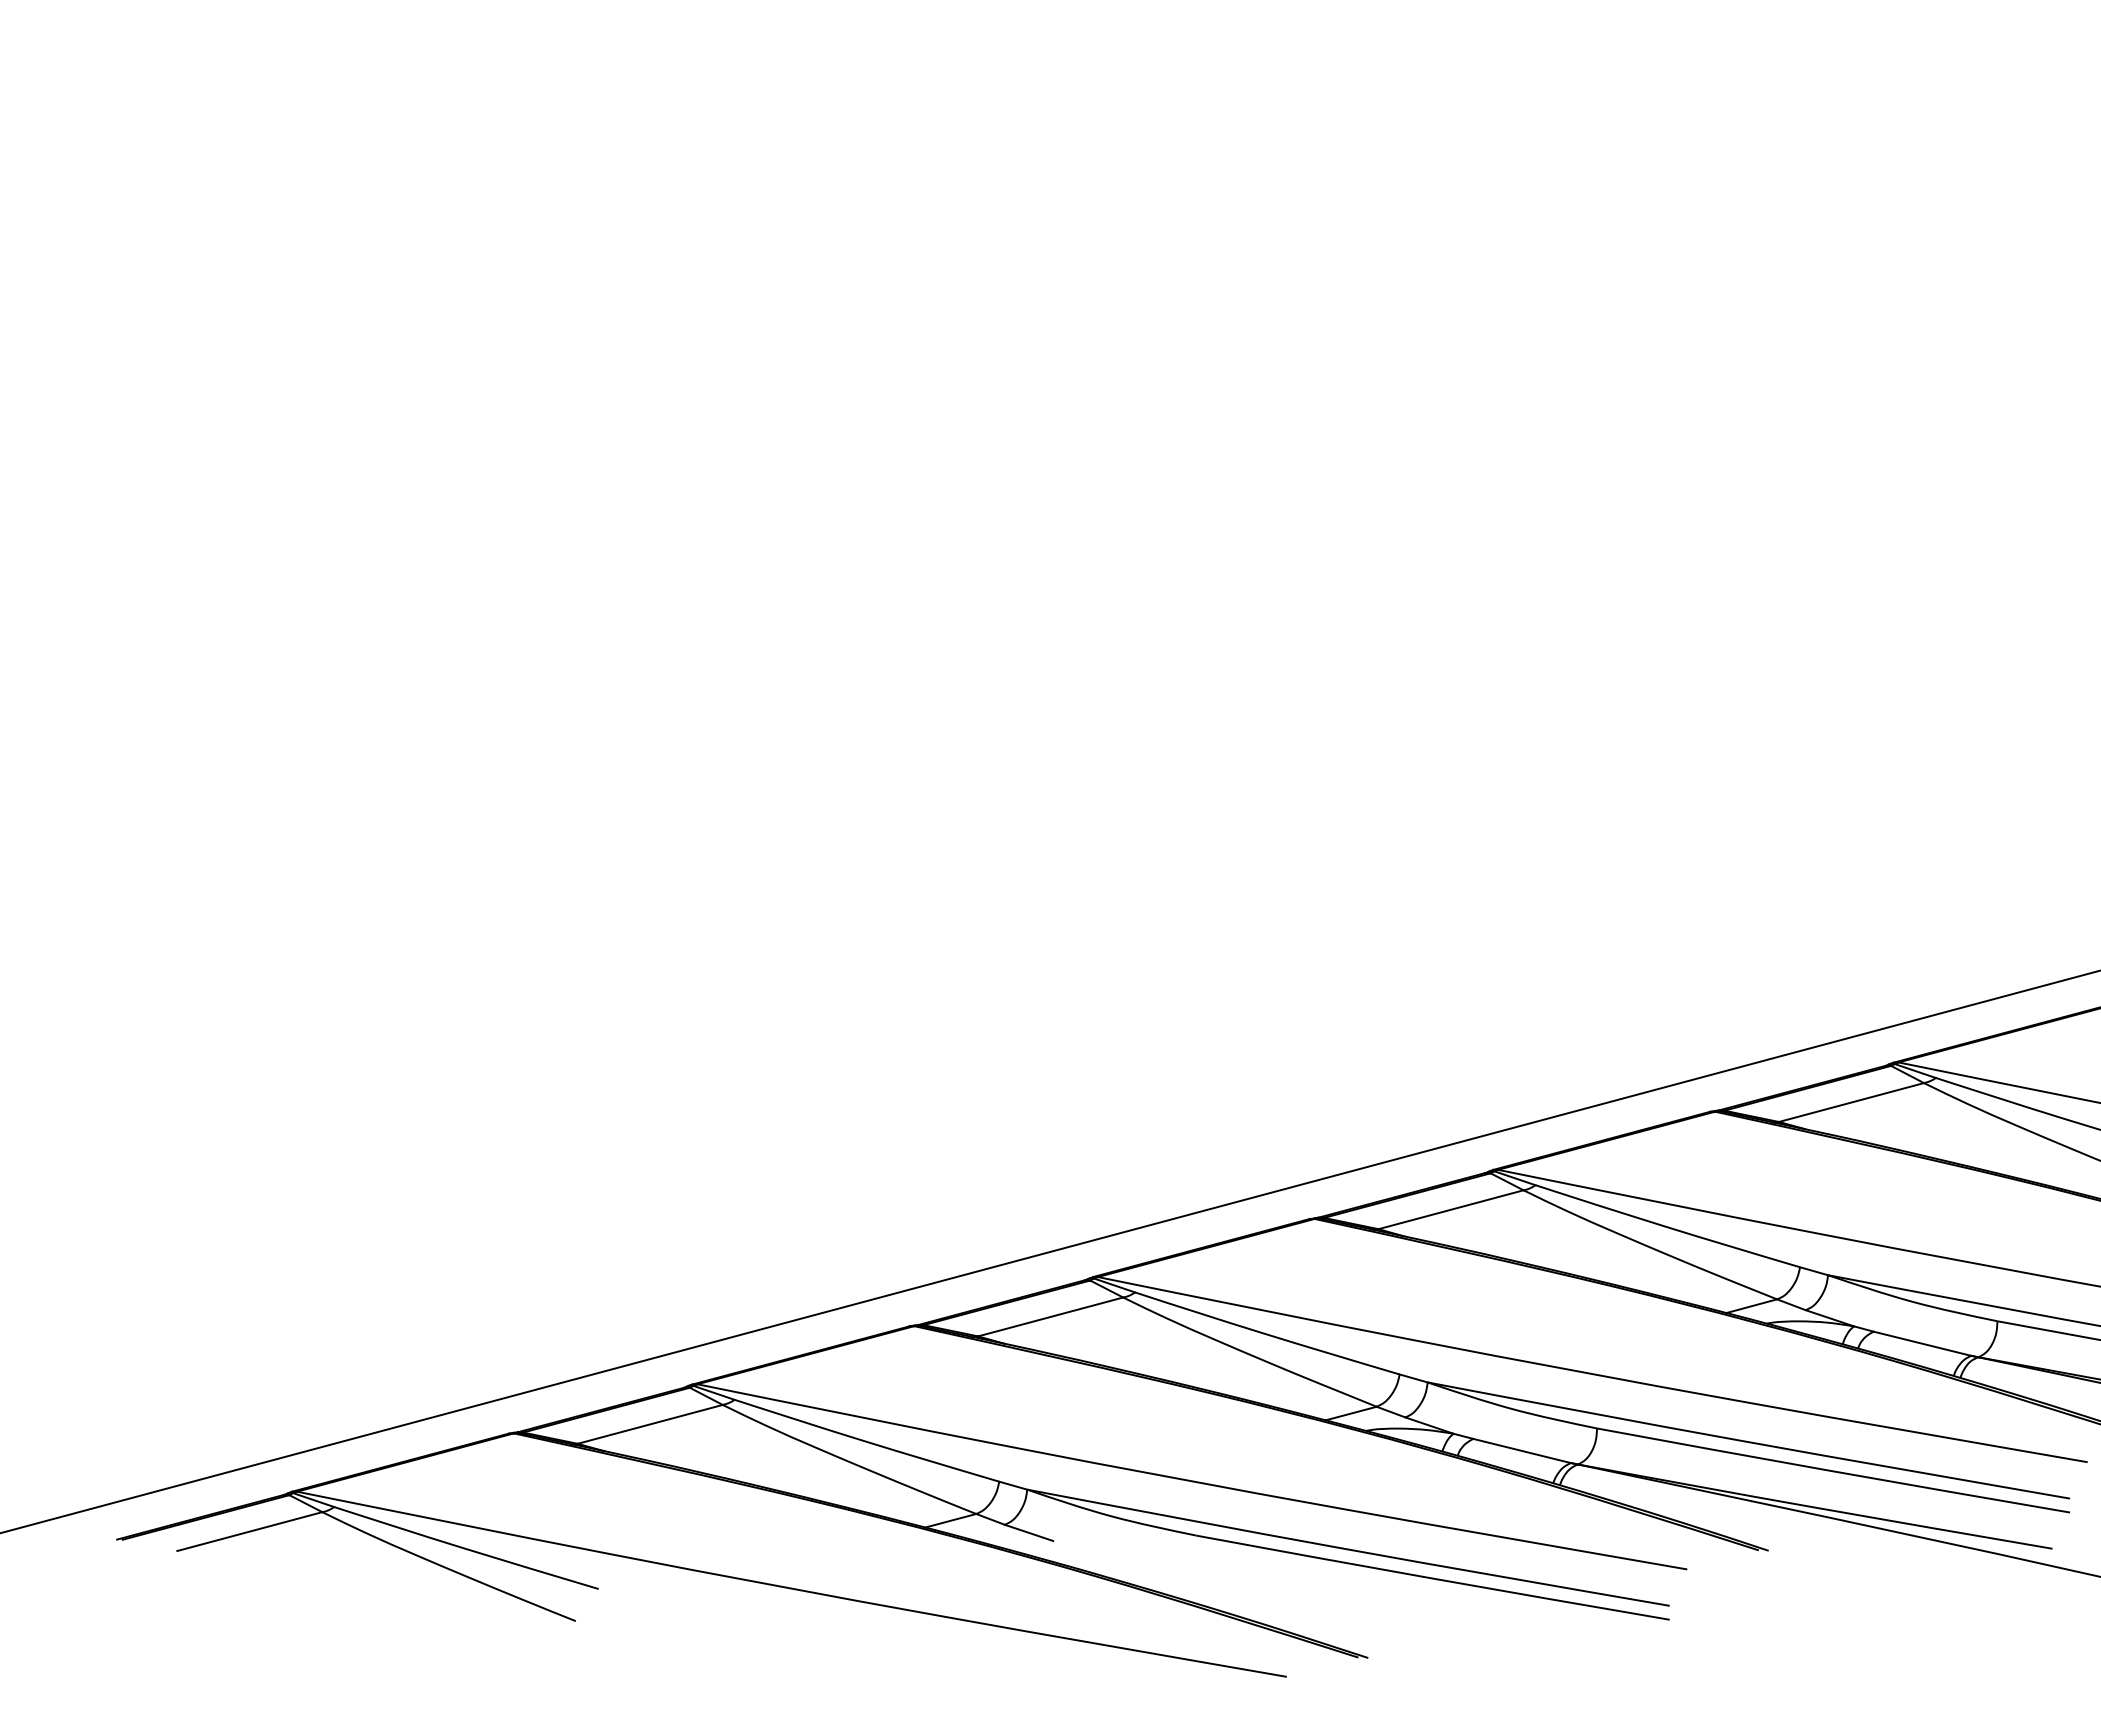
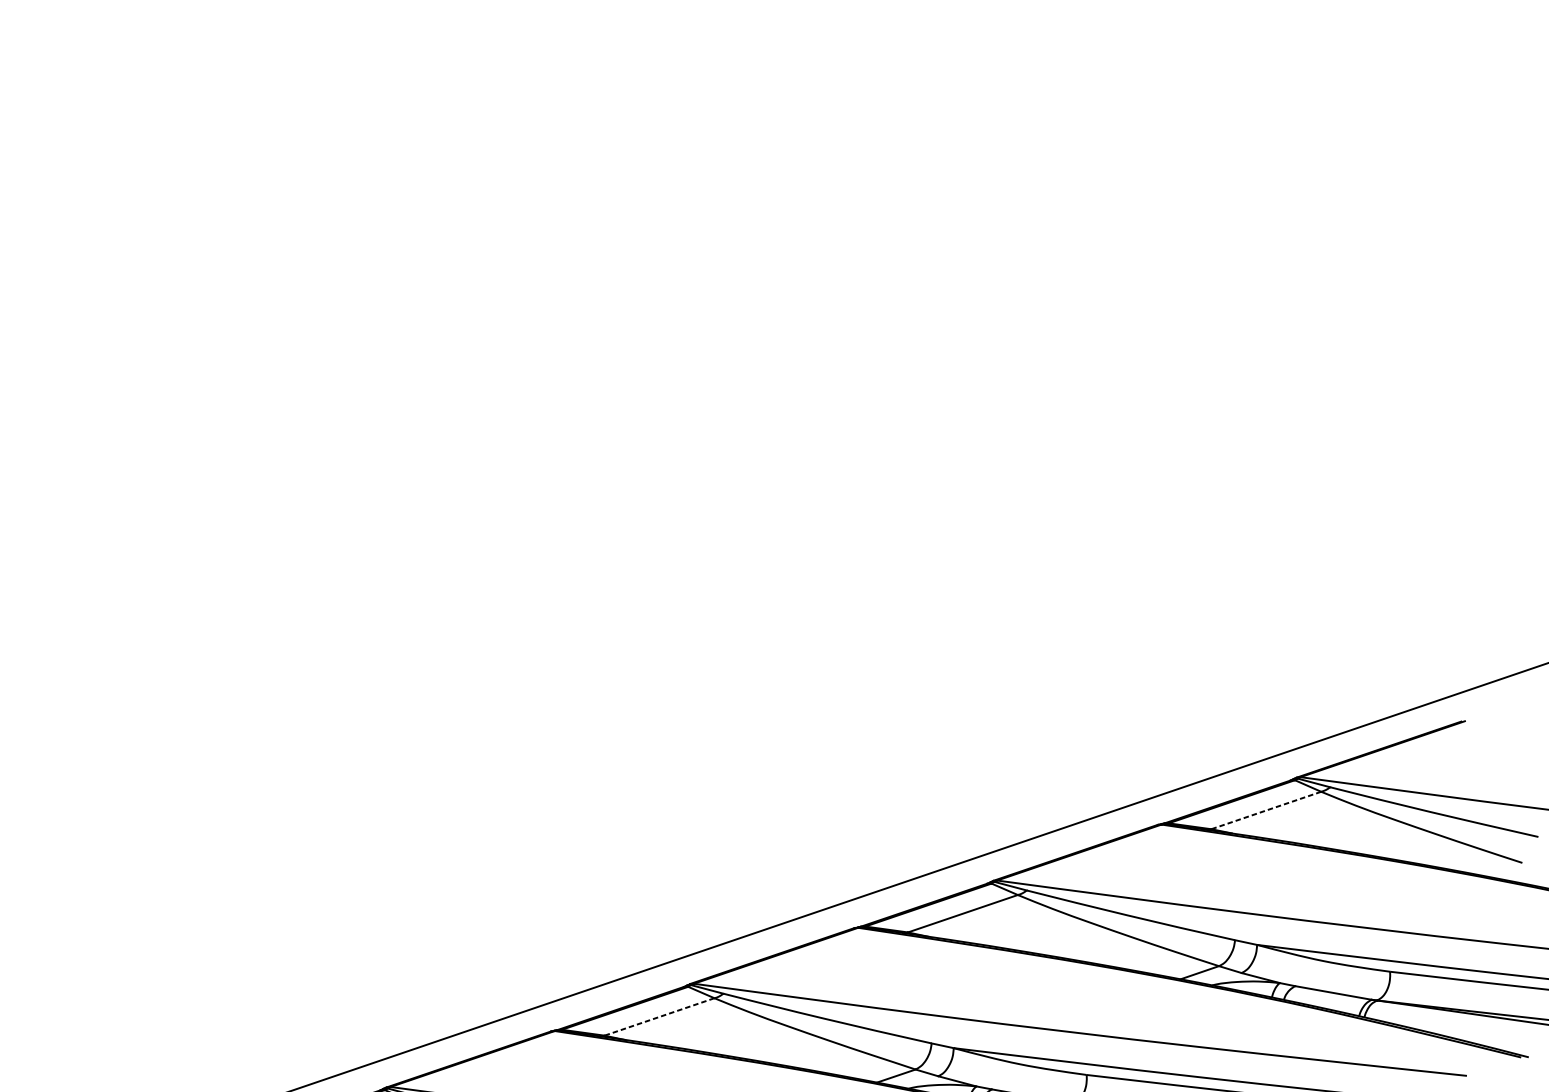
line: (1851, 1102) -> (1266, 810), solid -> dashed
line: (1050, 1317) -> (659, 1017), solid -> dashed

